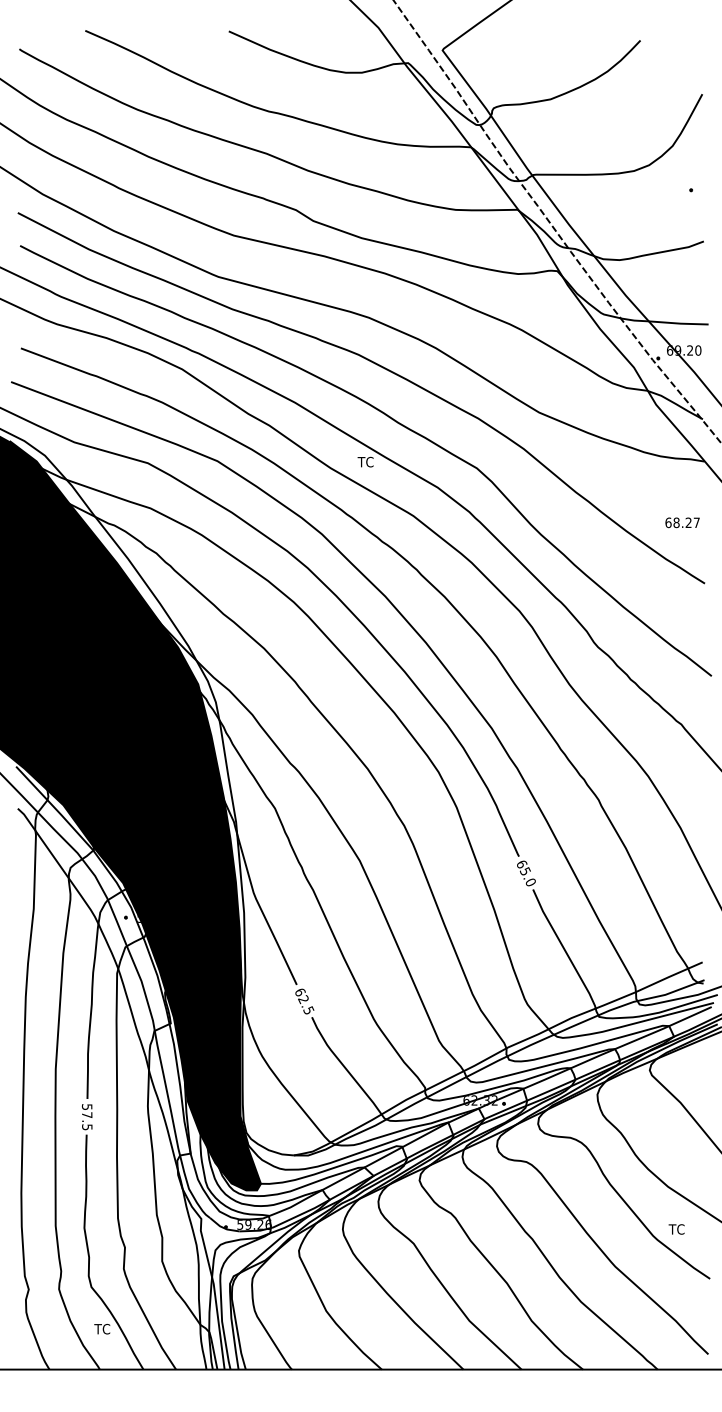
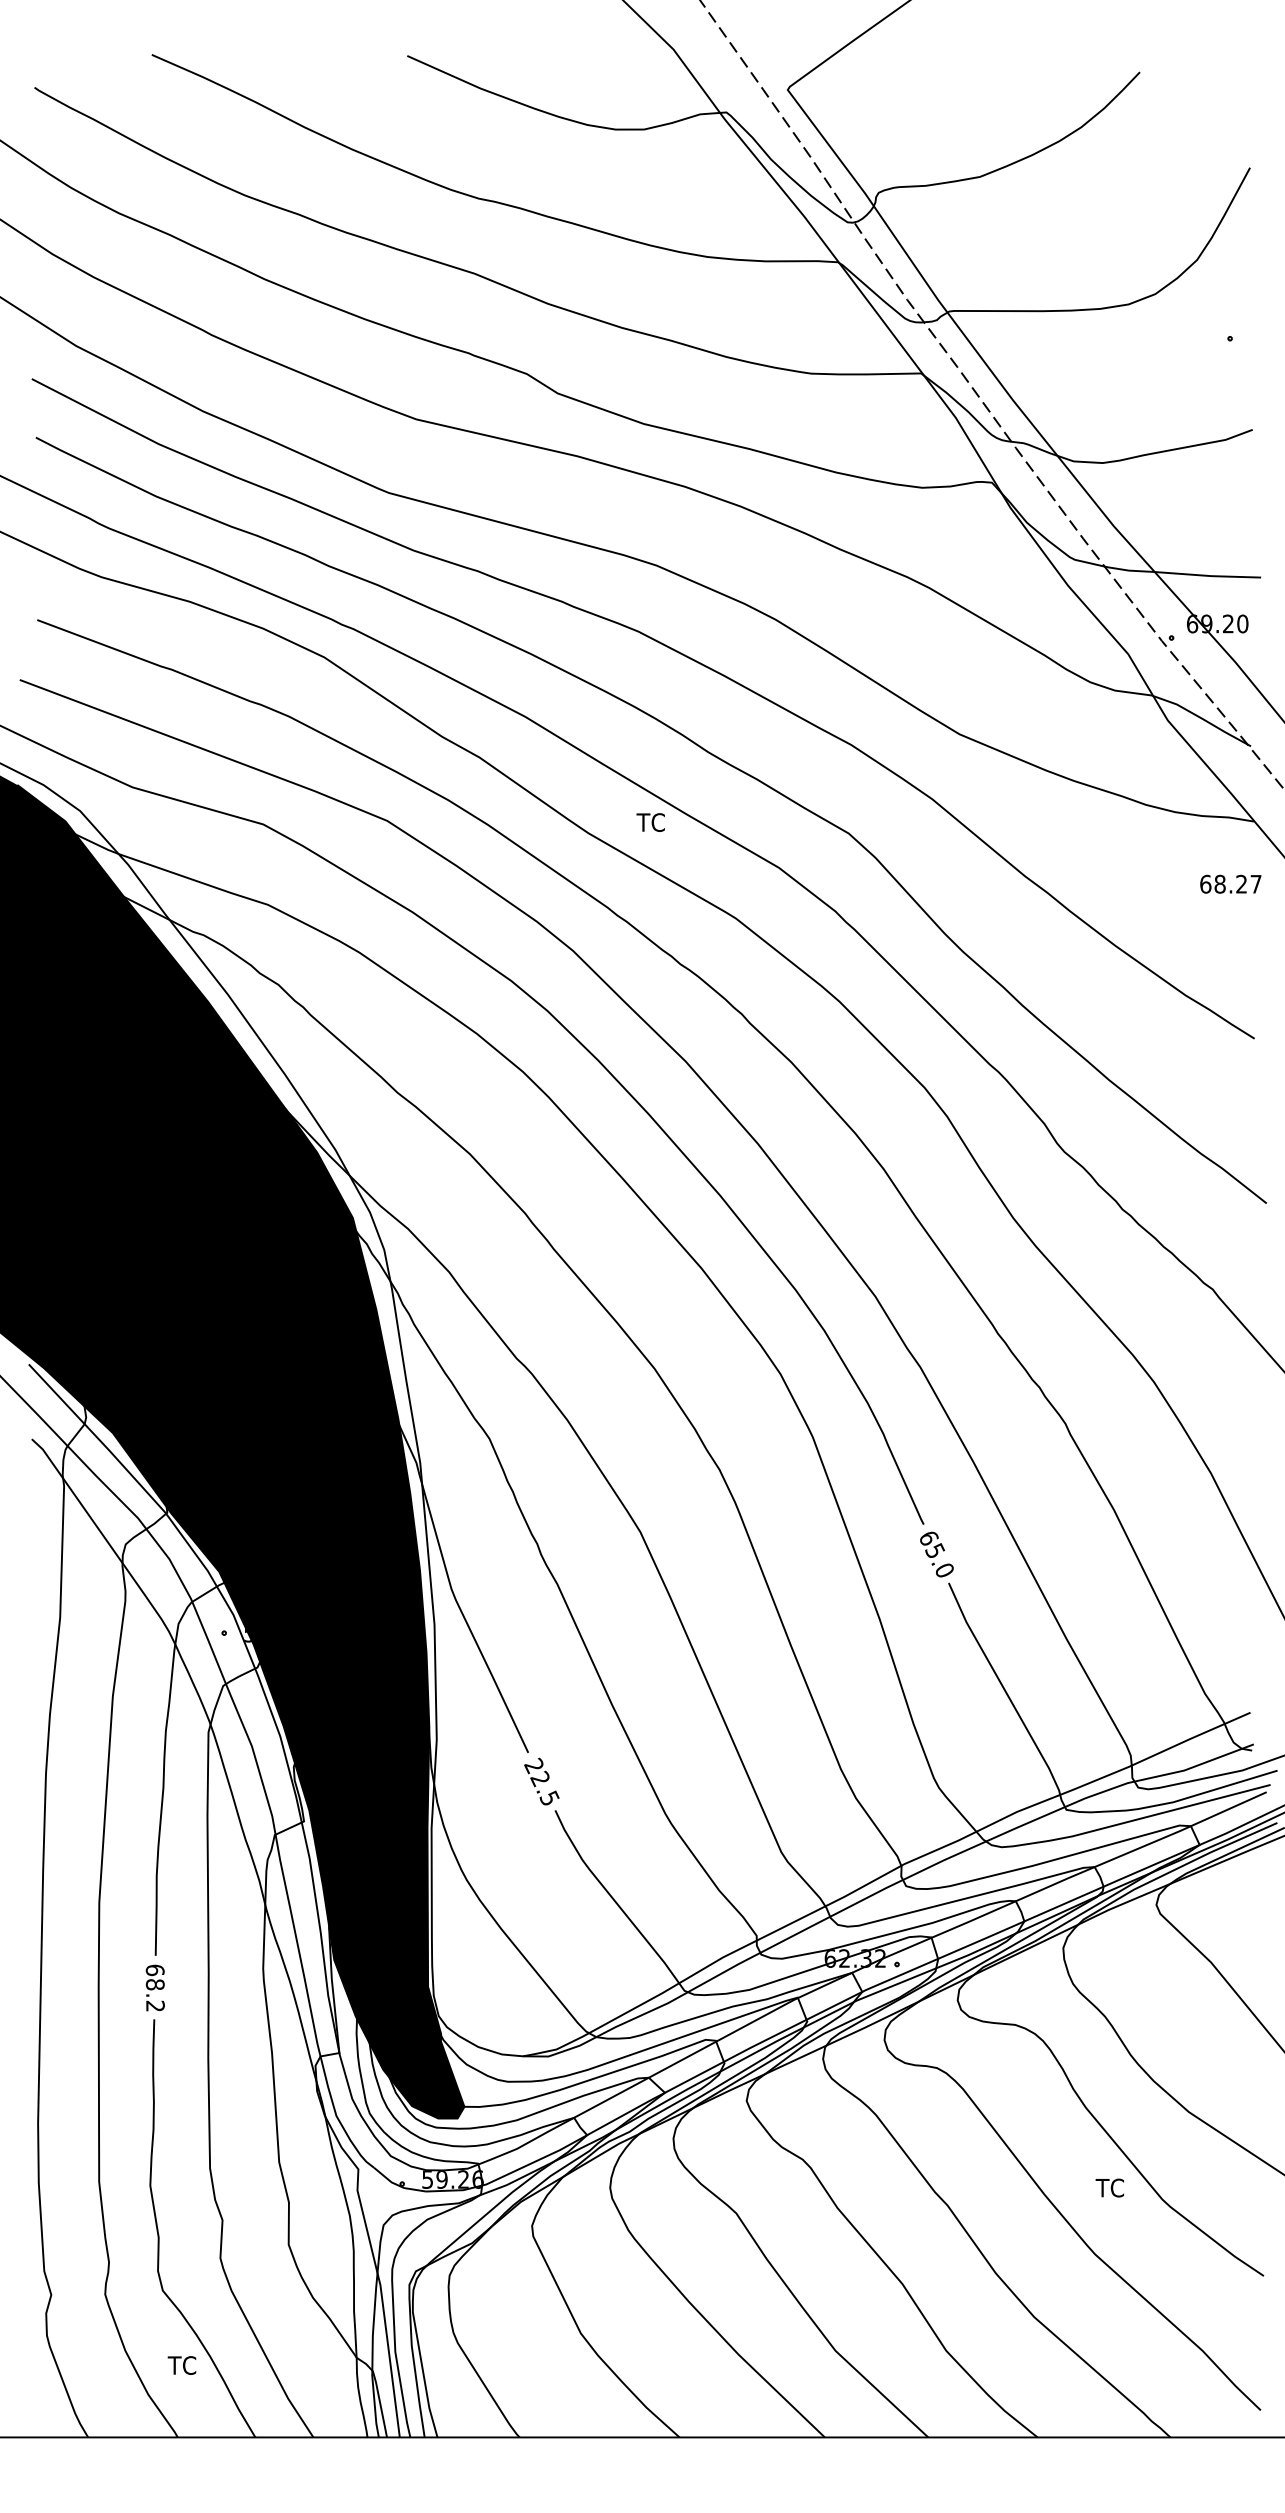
text: (682, 522) -> (1230, 883), moved
text: (299, 991) -> (533, 1764), 62.5 -> 22.5
text: (87, 1117) -> (155, 1988), 57.5 -> 68.2
text: (676, 1229) -> (1109, 2188), moved

